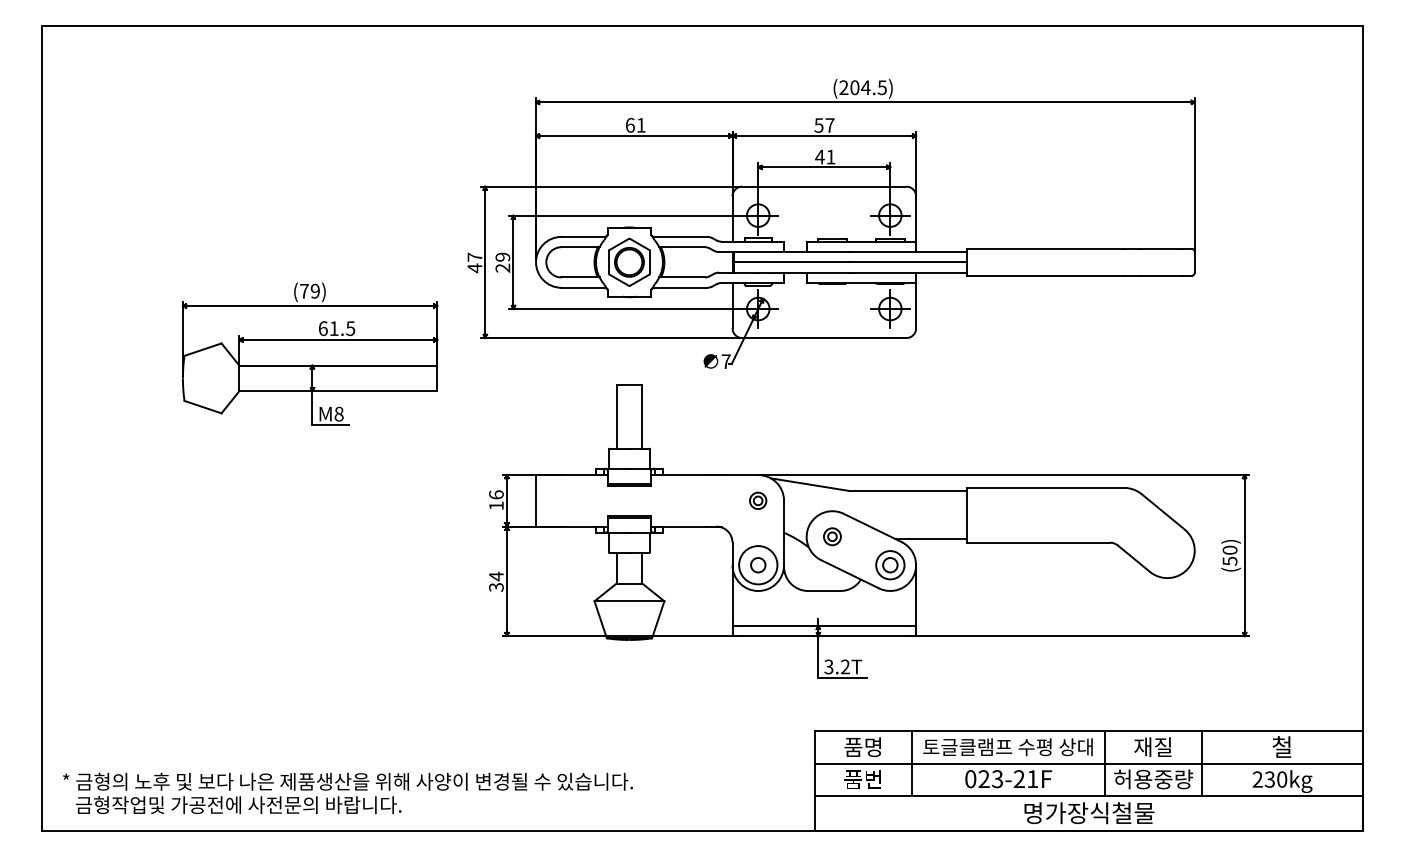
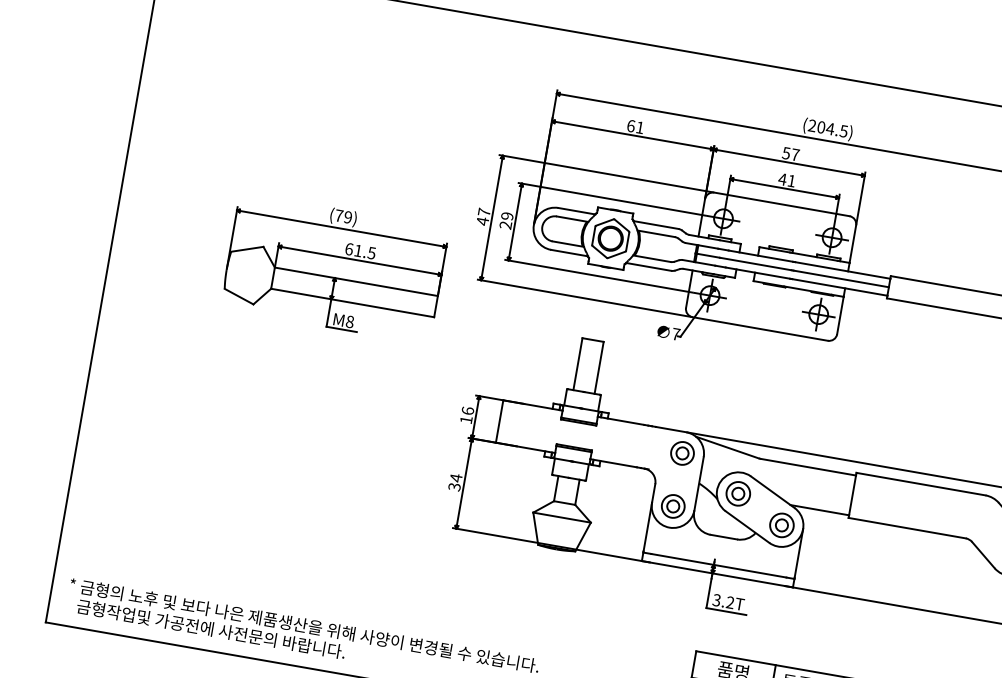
part: (757, 500) -> (681, 453), size x1.67
part: (832, 536) -> (738, 493), size x1.67
circle: (757, 564) -> (672, 505), size x0.71

